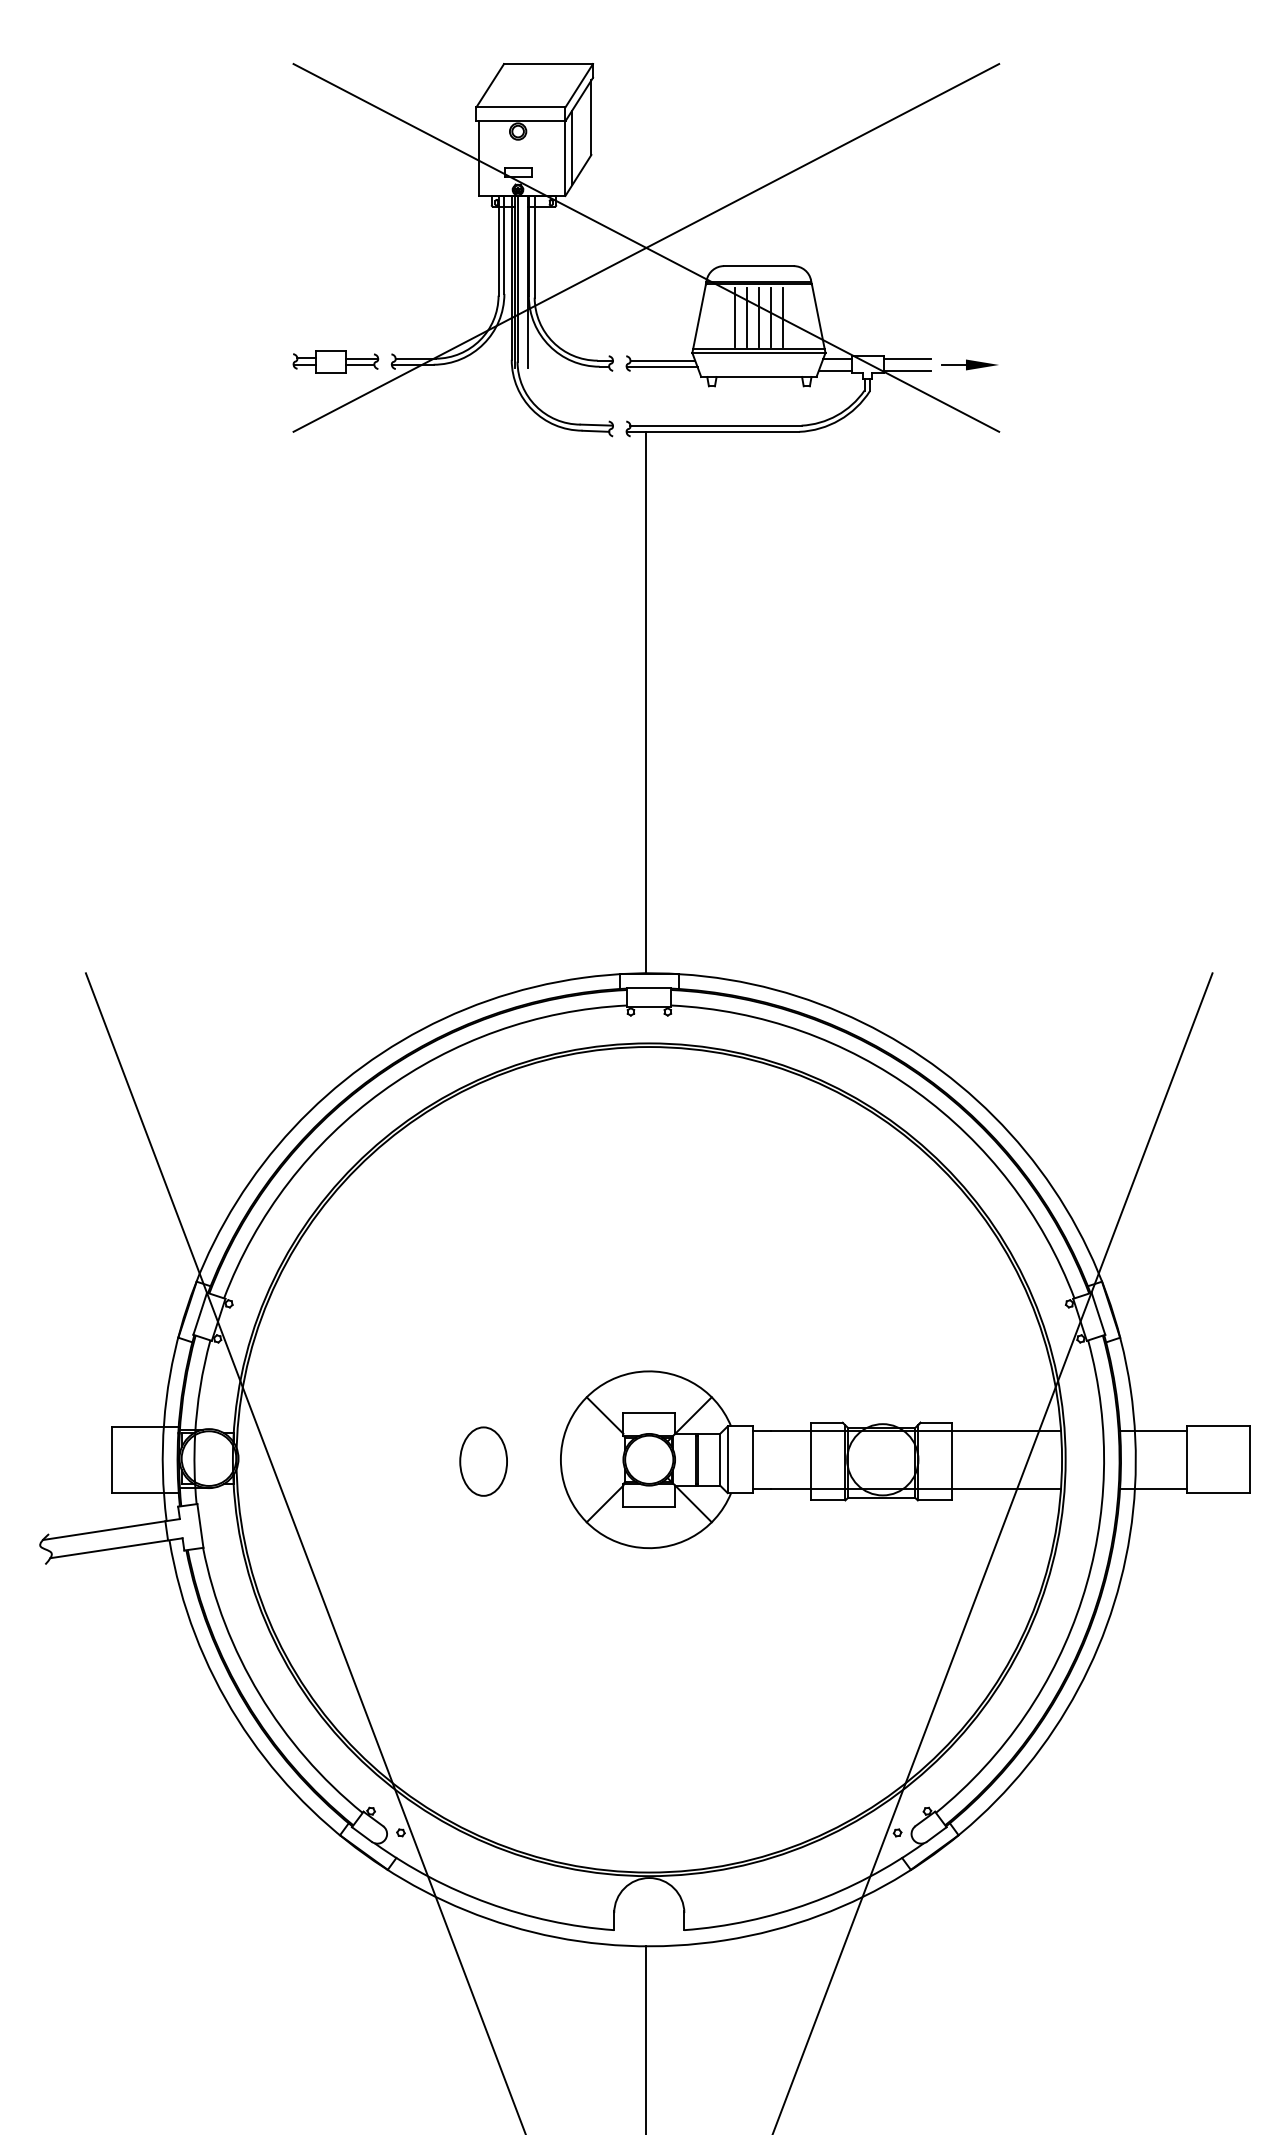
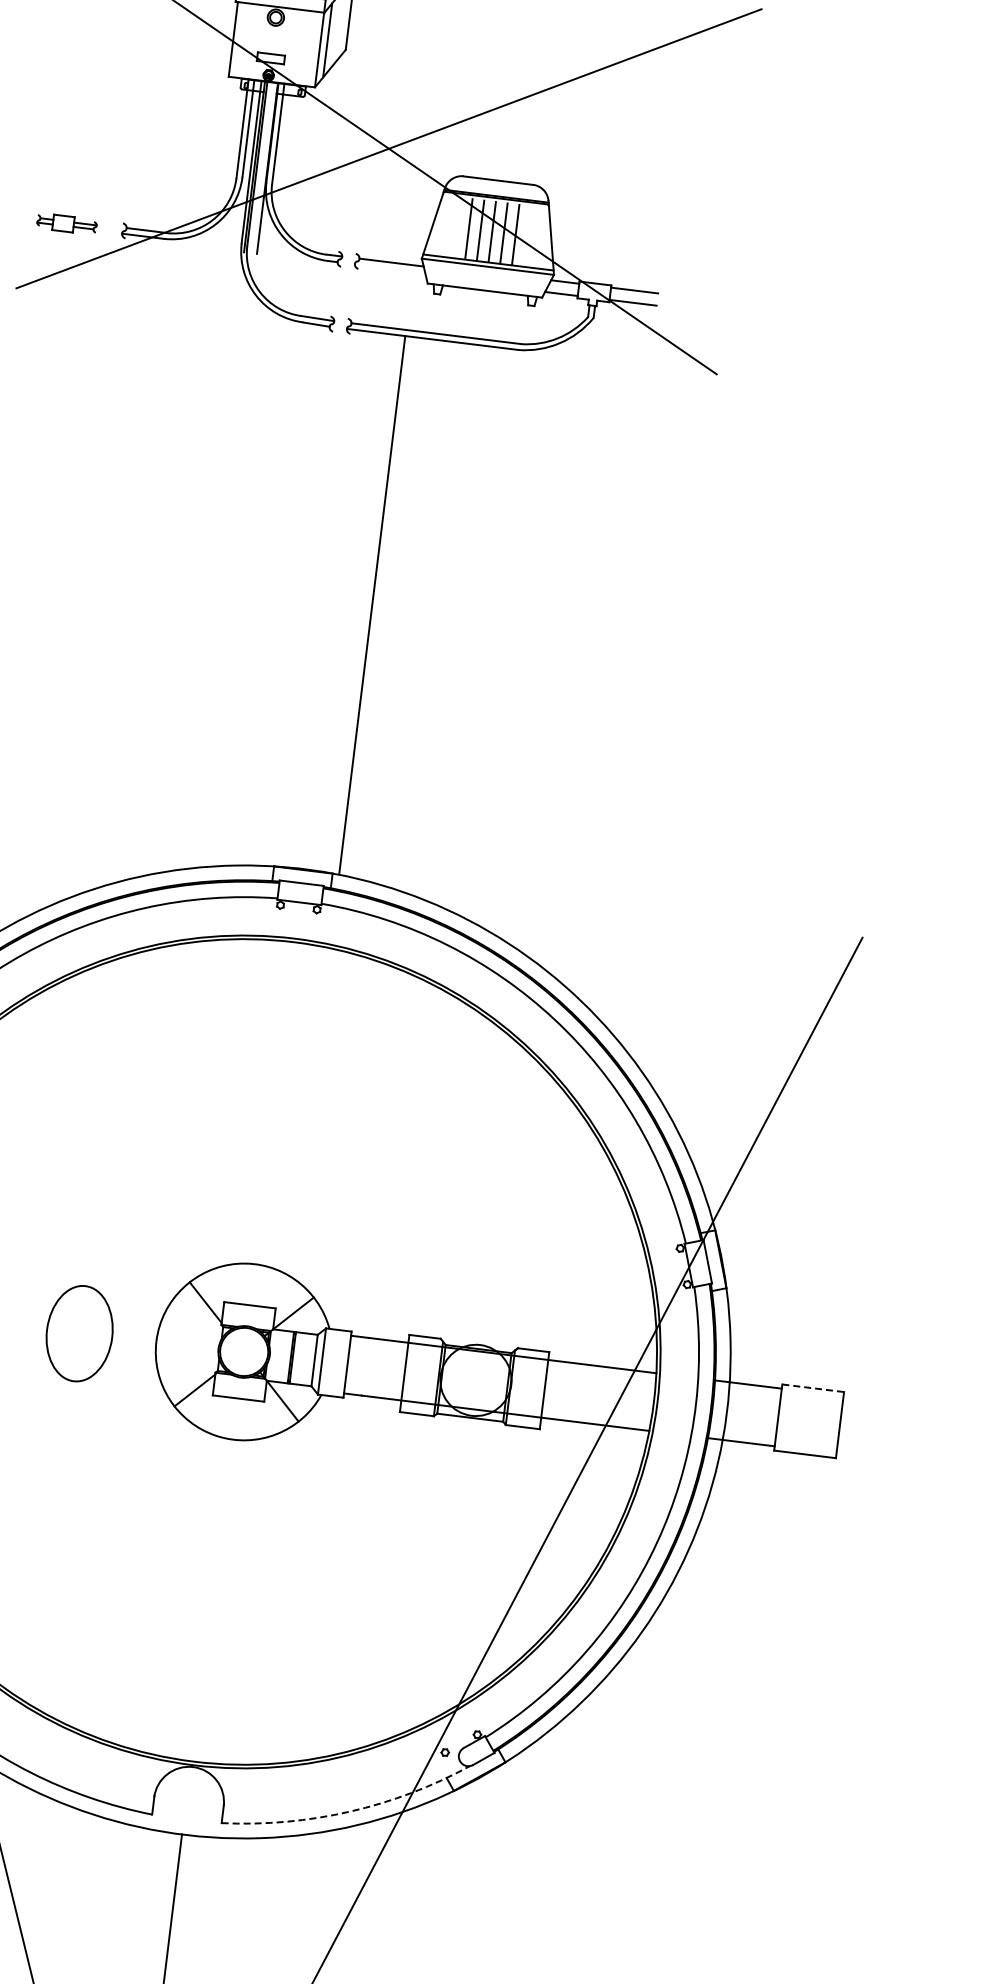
part: (335, 361) -> (66, 223), size x0.7
part: (969, 364) -> (695, 303), removed
line: (661, 366) -> (389, 268), removed
line: (646, 702) -> (372, 604), moved
line: (1218, 1426) -> (813, 1388), solid -> dashed
part: (483, 1461) -> (79, 1333), size x1.4
arc: (810, 1903) -> (350, 1812), solid -> dashed

